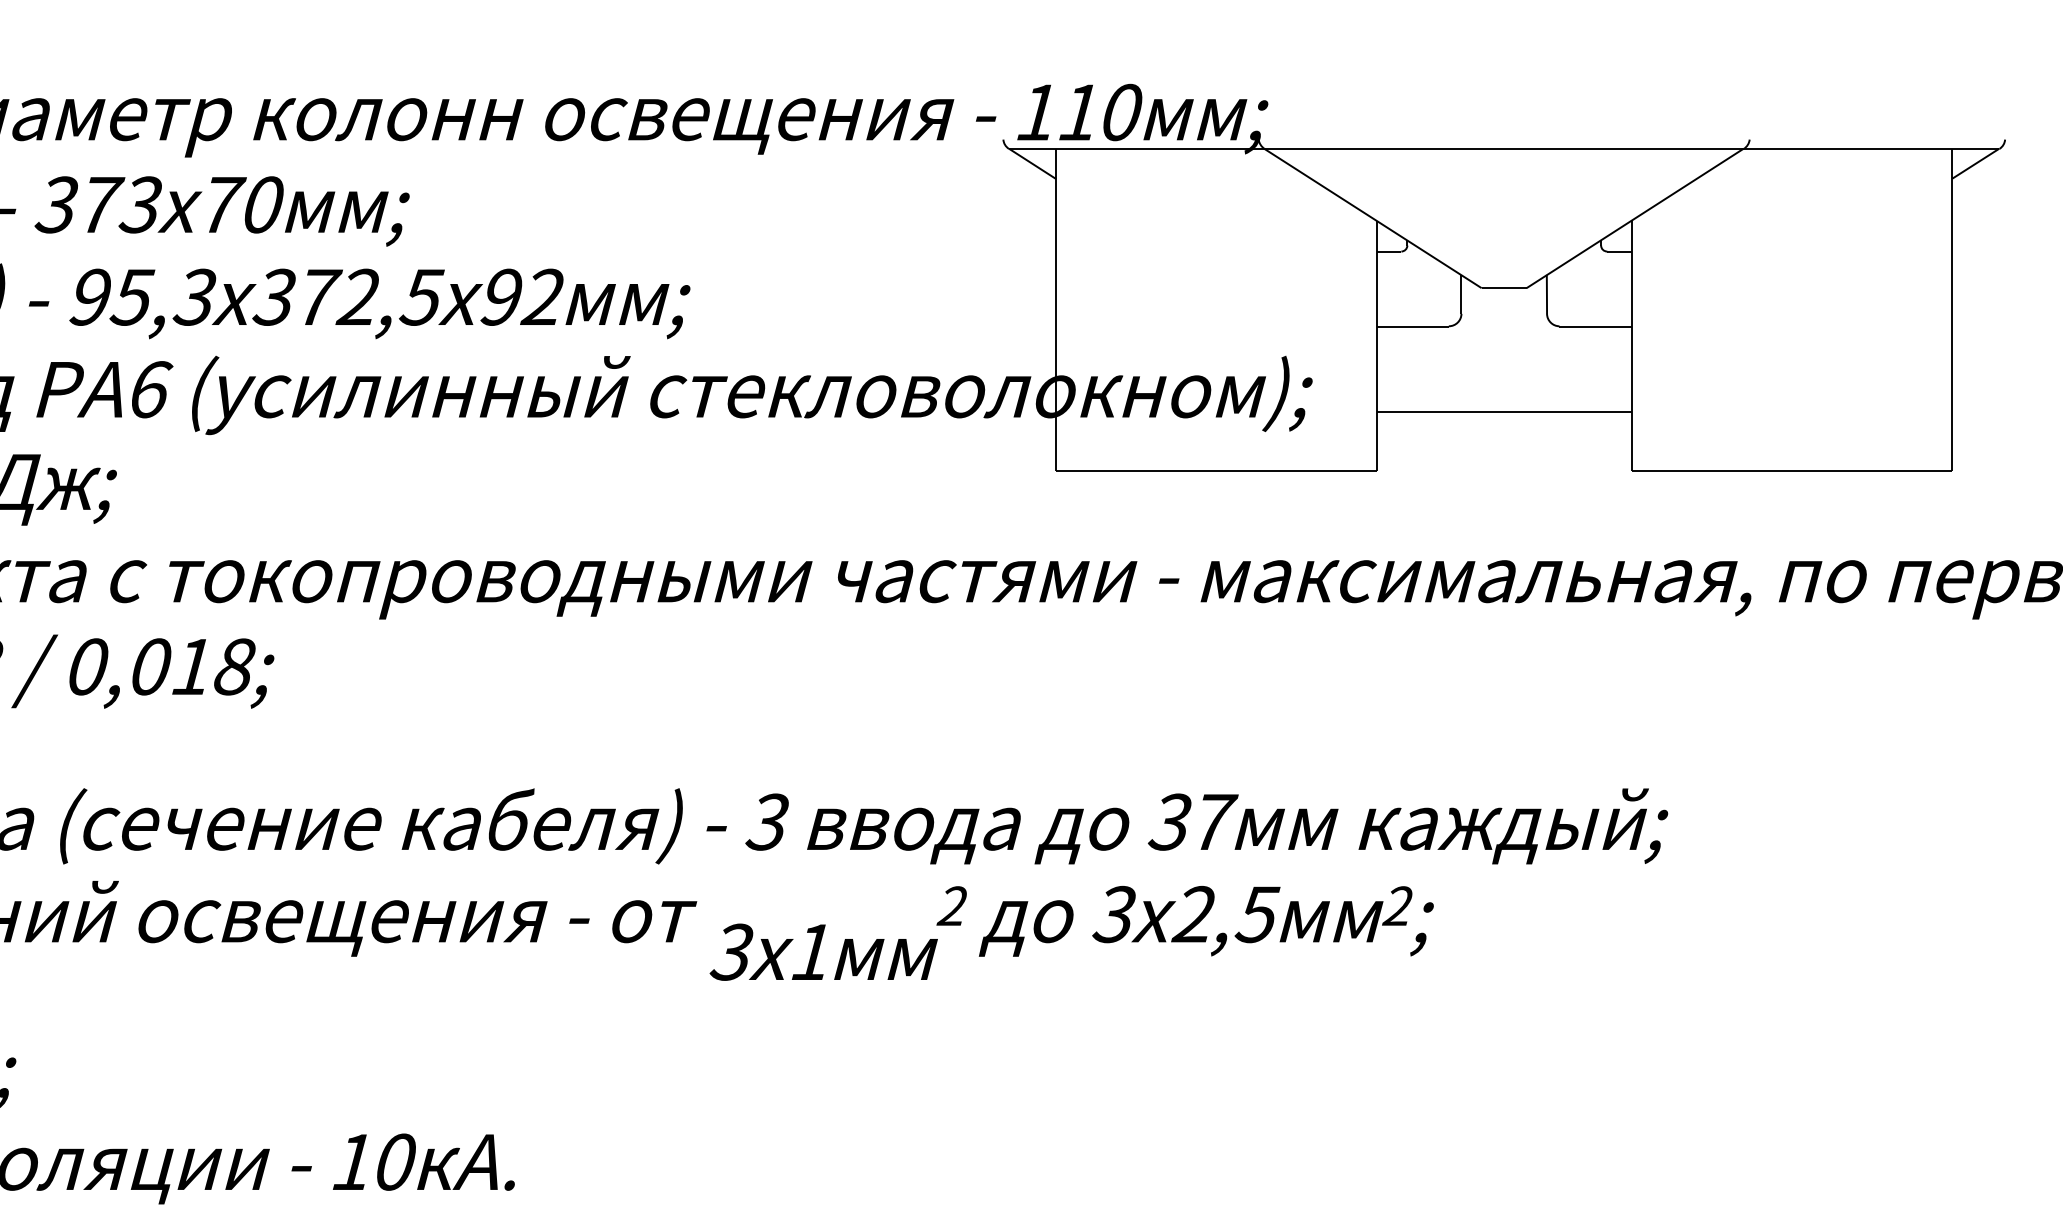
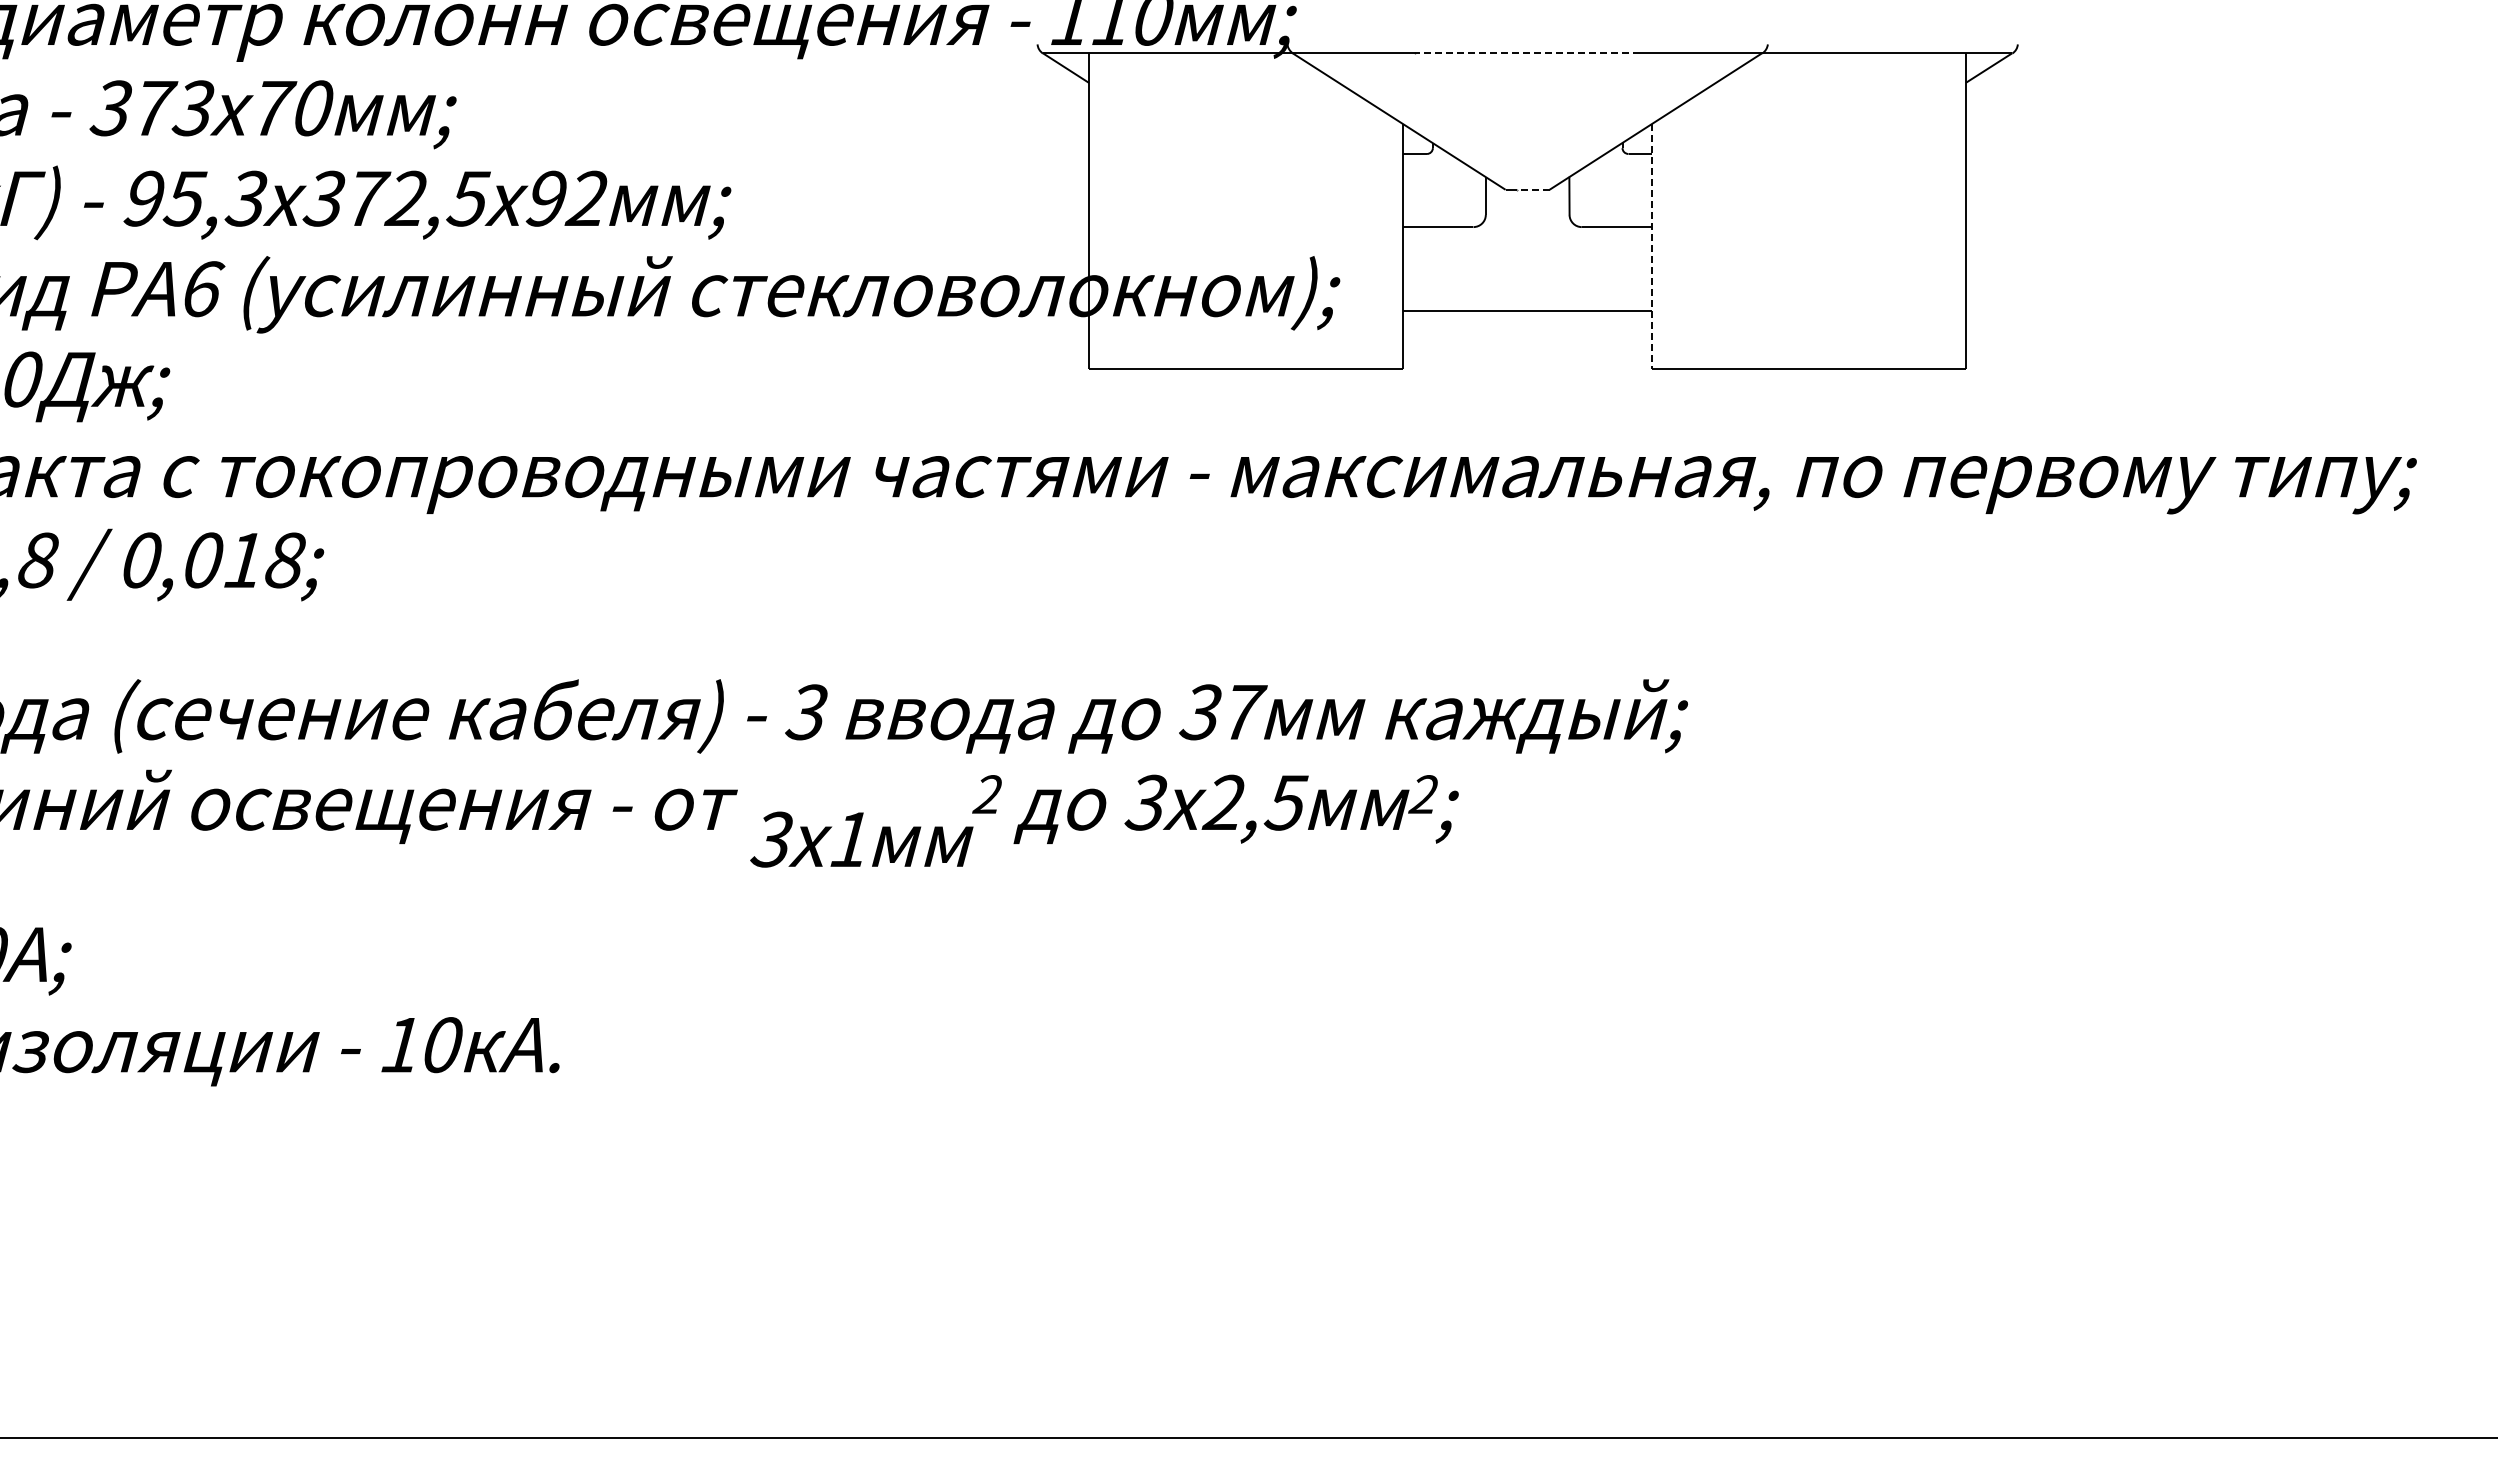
line: (1504, 148) -> (1527, 53), solid -> dashed
line: (1509, 287) -> (1532, 189), solid -> dashed
line: (1631, 346) -> (1652, 246), solid -> dashed

